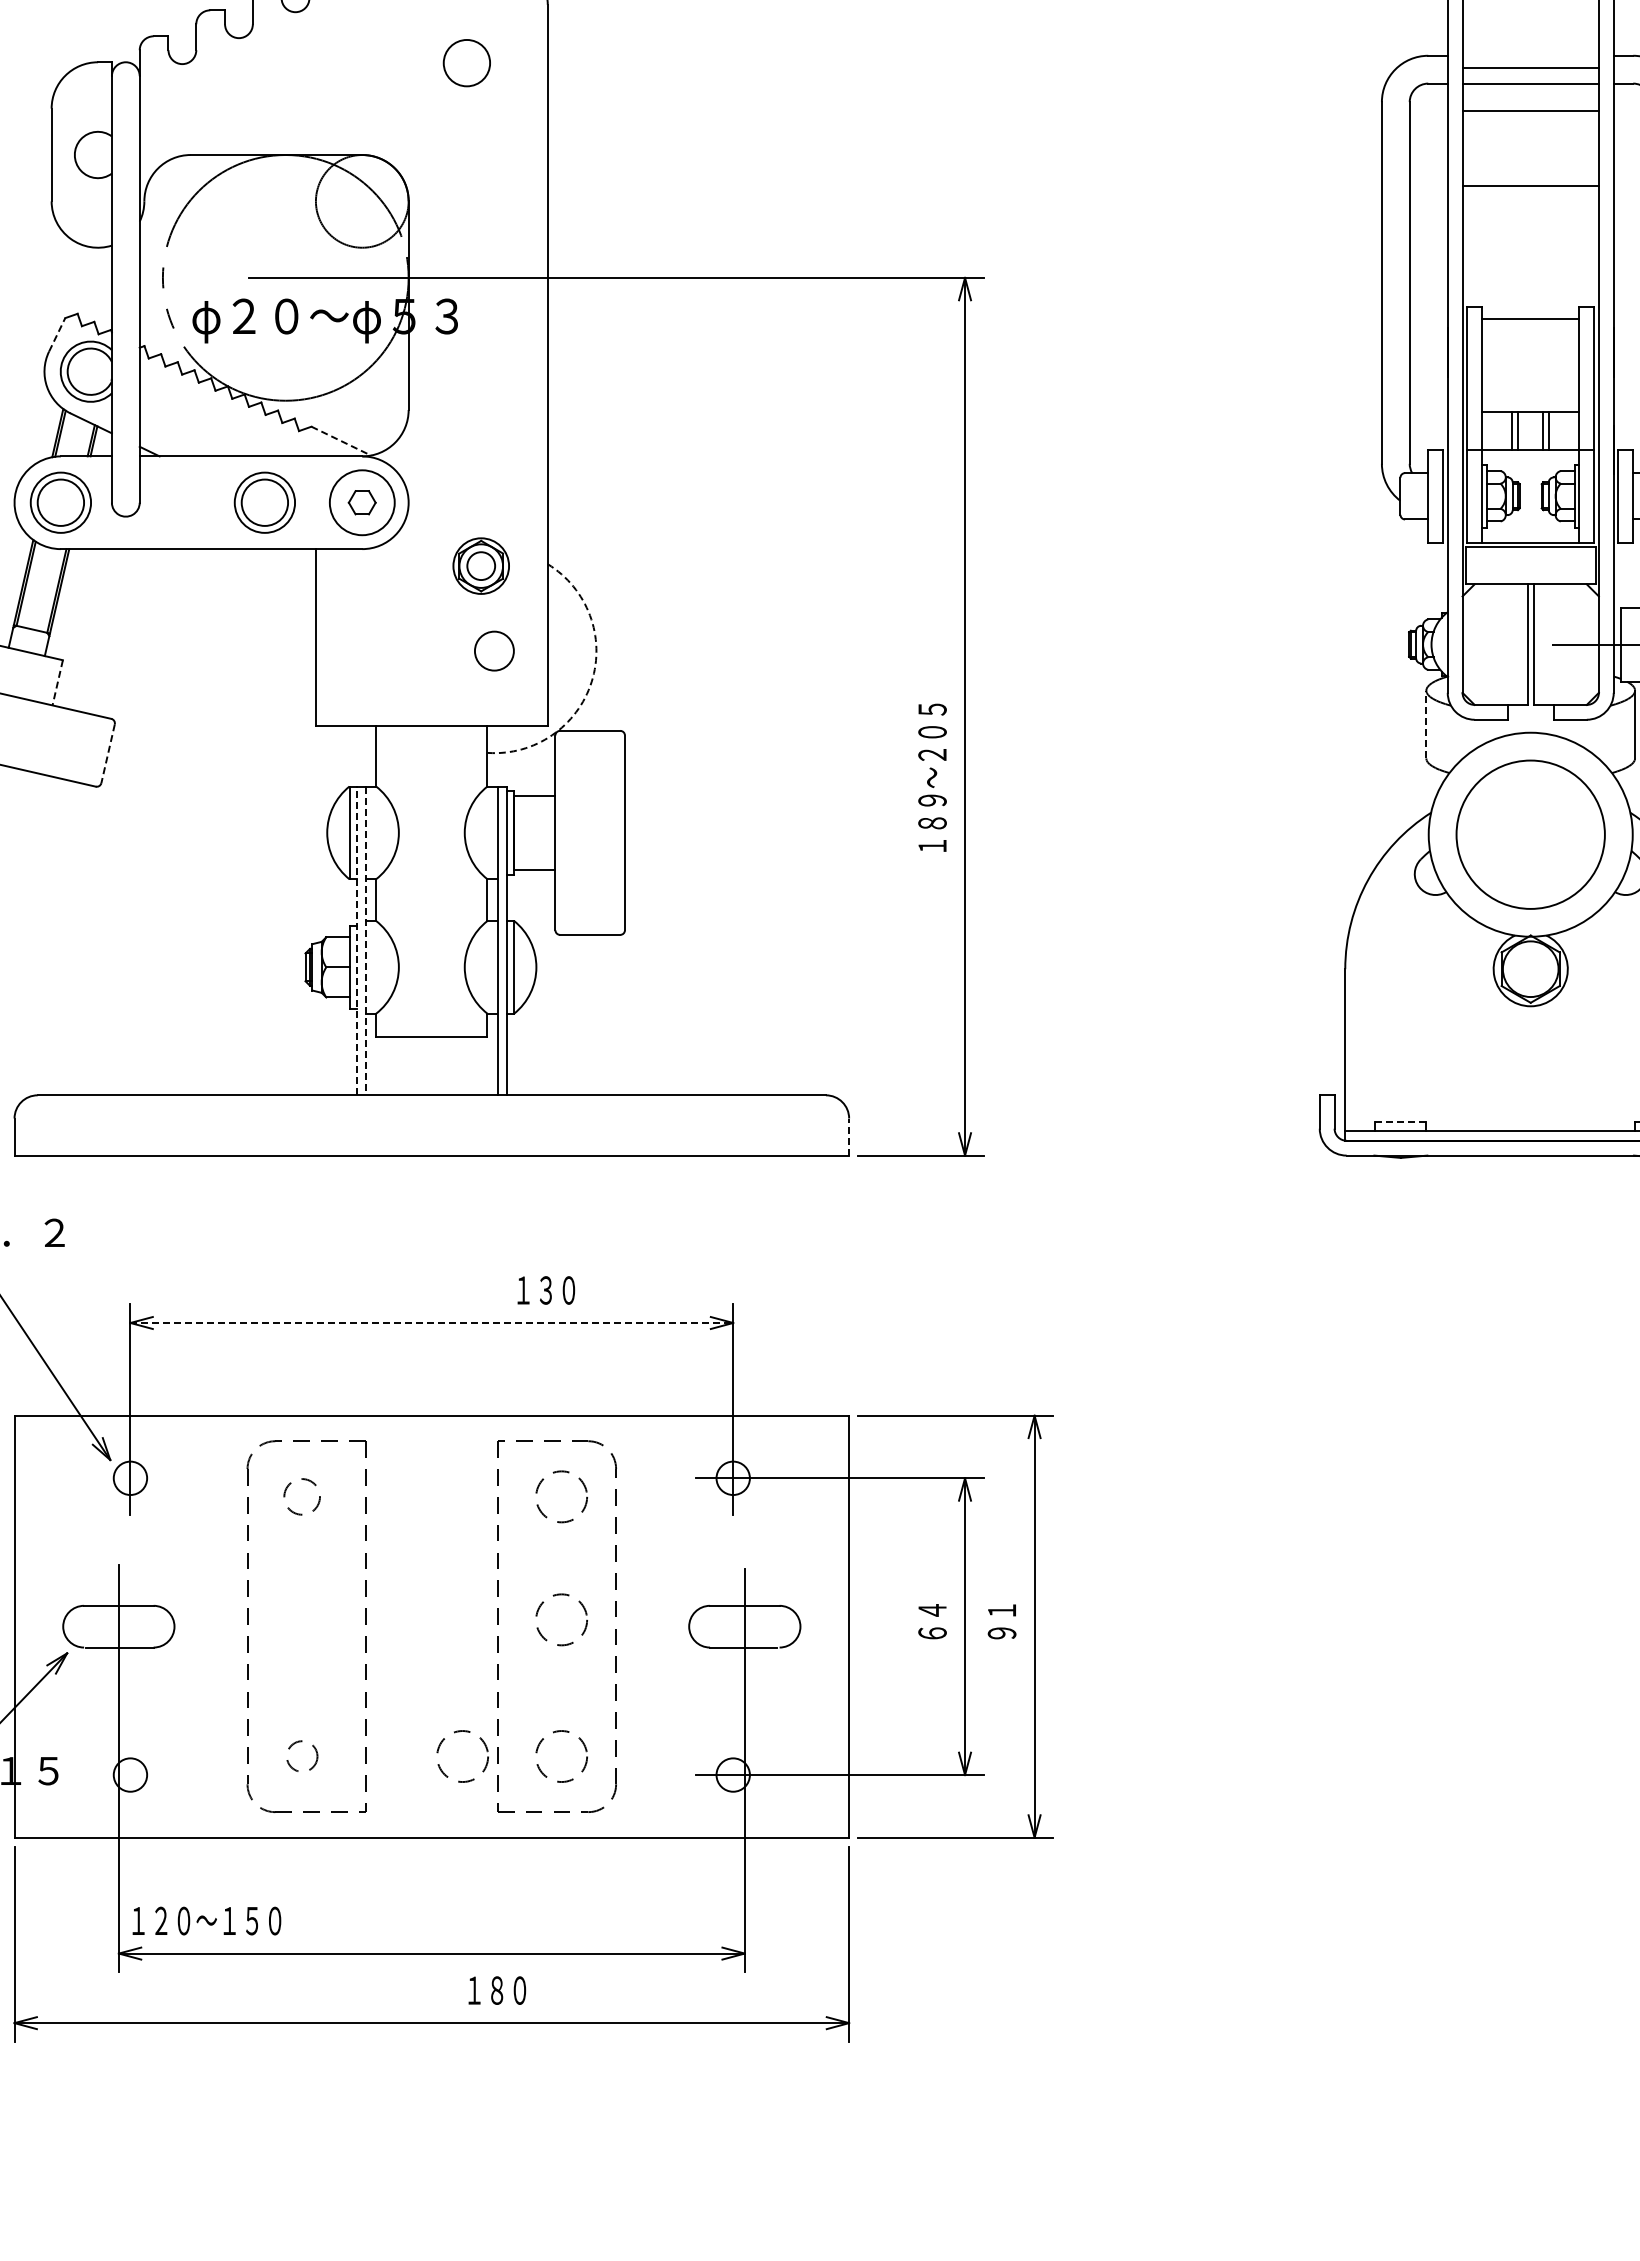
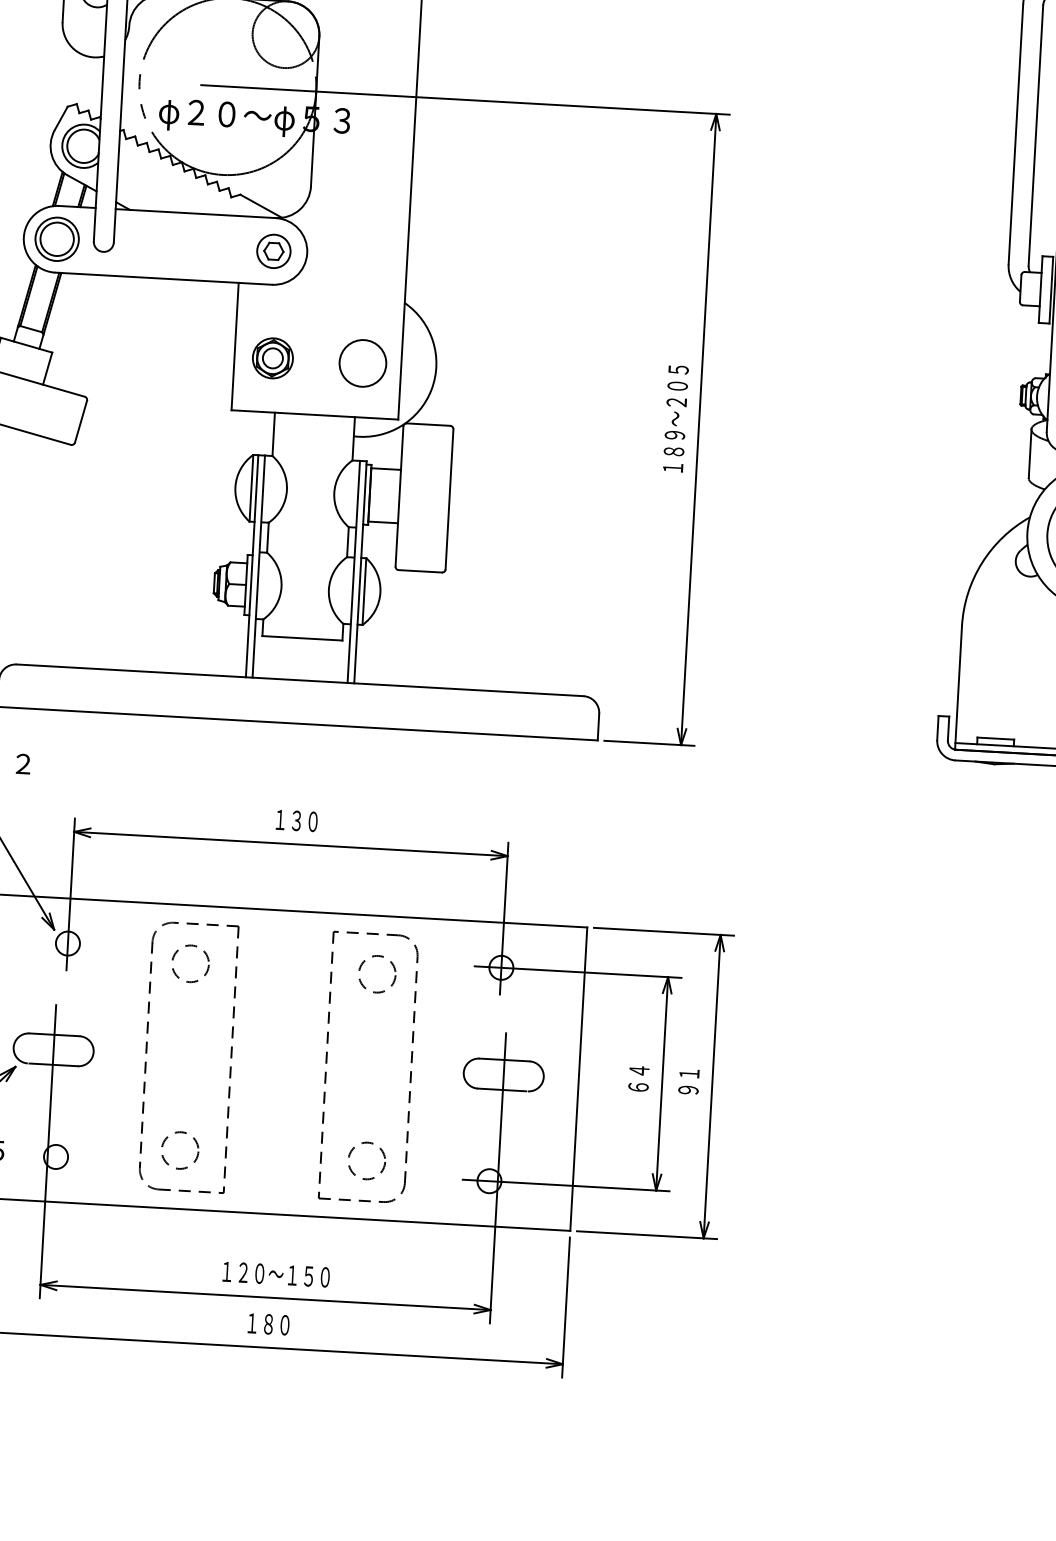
line: (57, 334) -> (61, 118), dashed -> solid
line: (341, 441) -> (261, 206), dashed -> solid
part: (264, 502) -> (203, 247), removed
circle: (362, 502) -> (274, 251), size x0.71
part: (480, 565) -> (272, 357), moved
circle: (493, 650) -> (362, 362), size x1.67
arc: (591, 681) -> (431, 389), dashed -> solid
line: (57, 683) -> (47, 369), dashed -> solid
line: (1426, 724) -> (1030, 453), dashed -> solid
line: (108, 754) -> (81, 422), dashed -> solid
text: (932, 777) -> (675, 418), moved
line: (356, 940) -> (252, 565), dashed -> solid
line: (365, 941) -> (258, 567), dashed -> solid
line: (1400, 1122) -> (995, 738), dashed -> solid
line: (849, 1137) -> (598, 727), dashed -> solid
text: (546, 1290) -> (297, 820), moved
line: (432, 1322) -> (291, 843), dashed -> solid
circle: (302, 1496) -> (190, 963), size x1.43
circle: (561, 1619) -> (372, 1062), removed
circle: (302, 1756) -> (180, 1150), size x1.67
circle: (462, 1756) -> (295, 1156), removed
text: (206, 1920) -> (276, 1274), moved
text: (497, 1990) -> (268, 1324), moved

